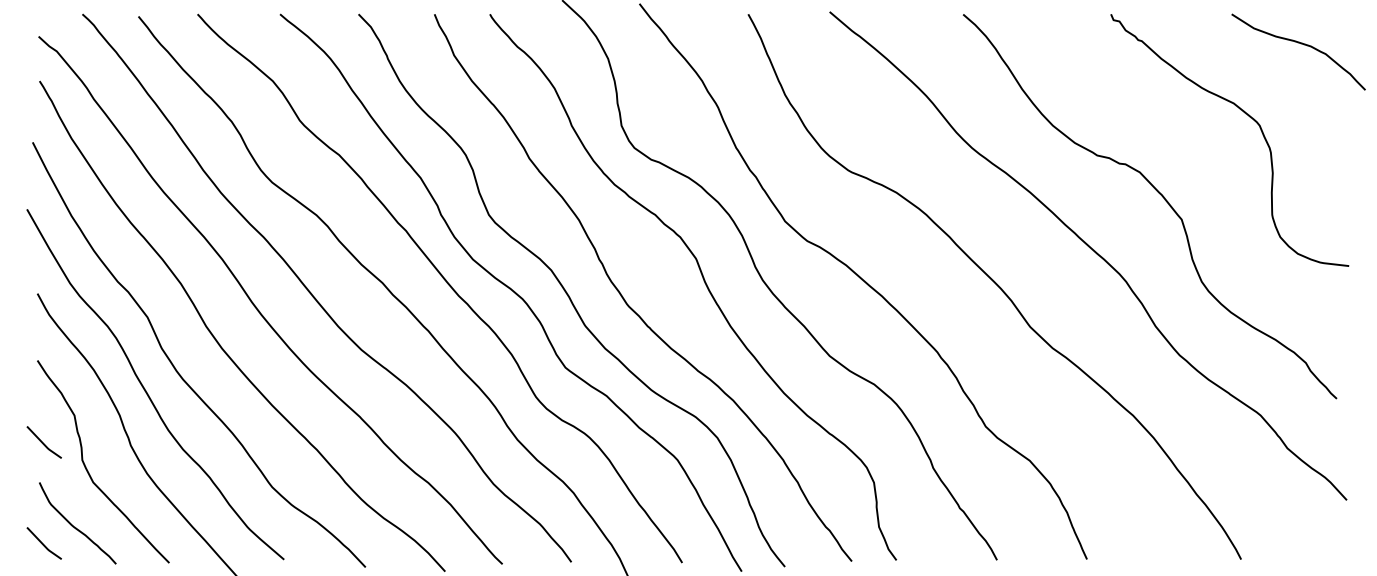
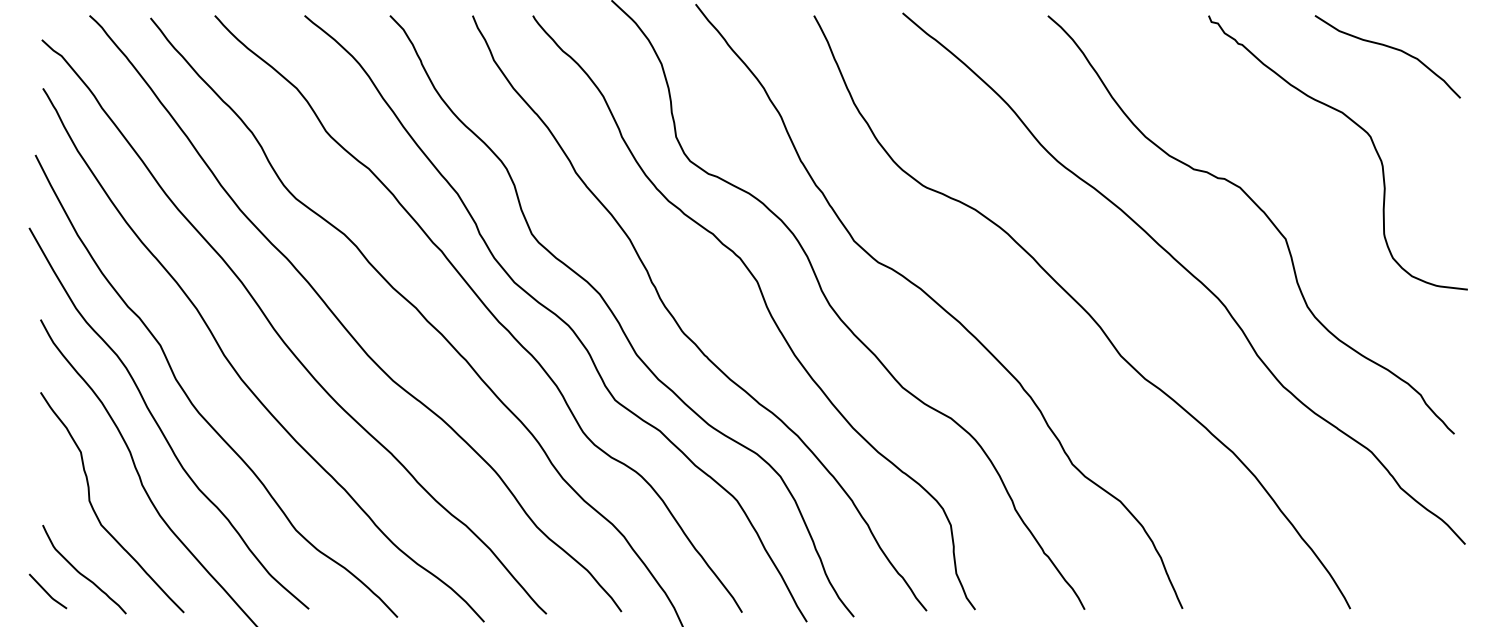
curve: (1301, 44) -> (1390, 48), moved
line: (43, 442) -> (47, 481), removed

